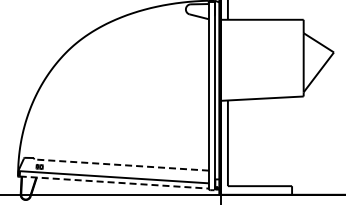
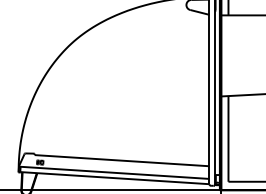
line: (121, 165) -> (122, 161), dashed -> solid
line: (114, 182) -> (115, 178), dashed -> solid

